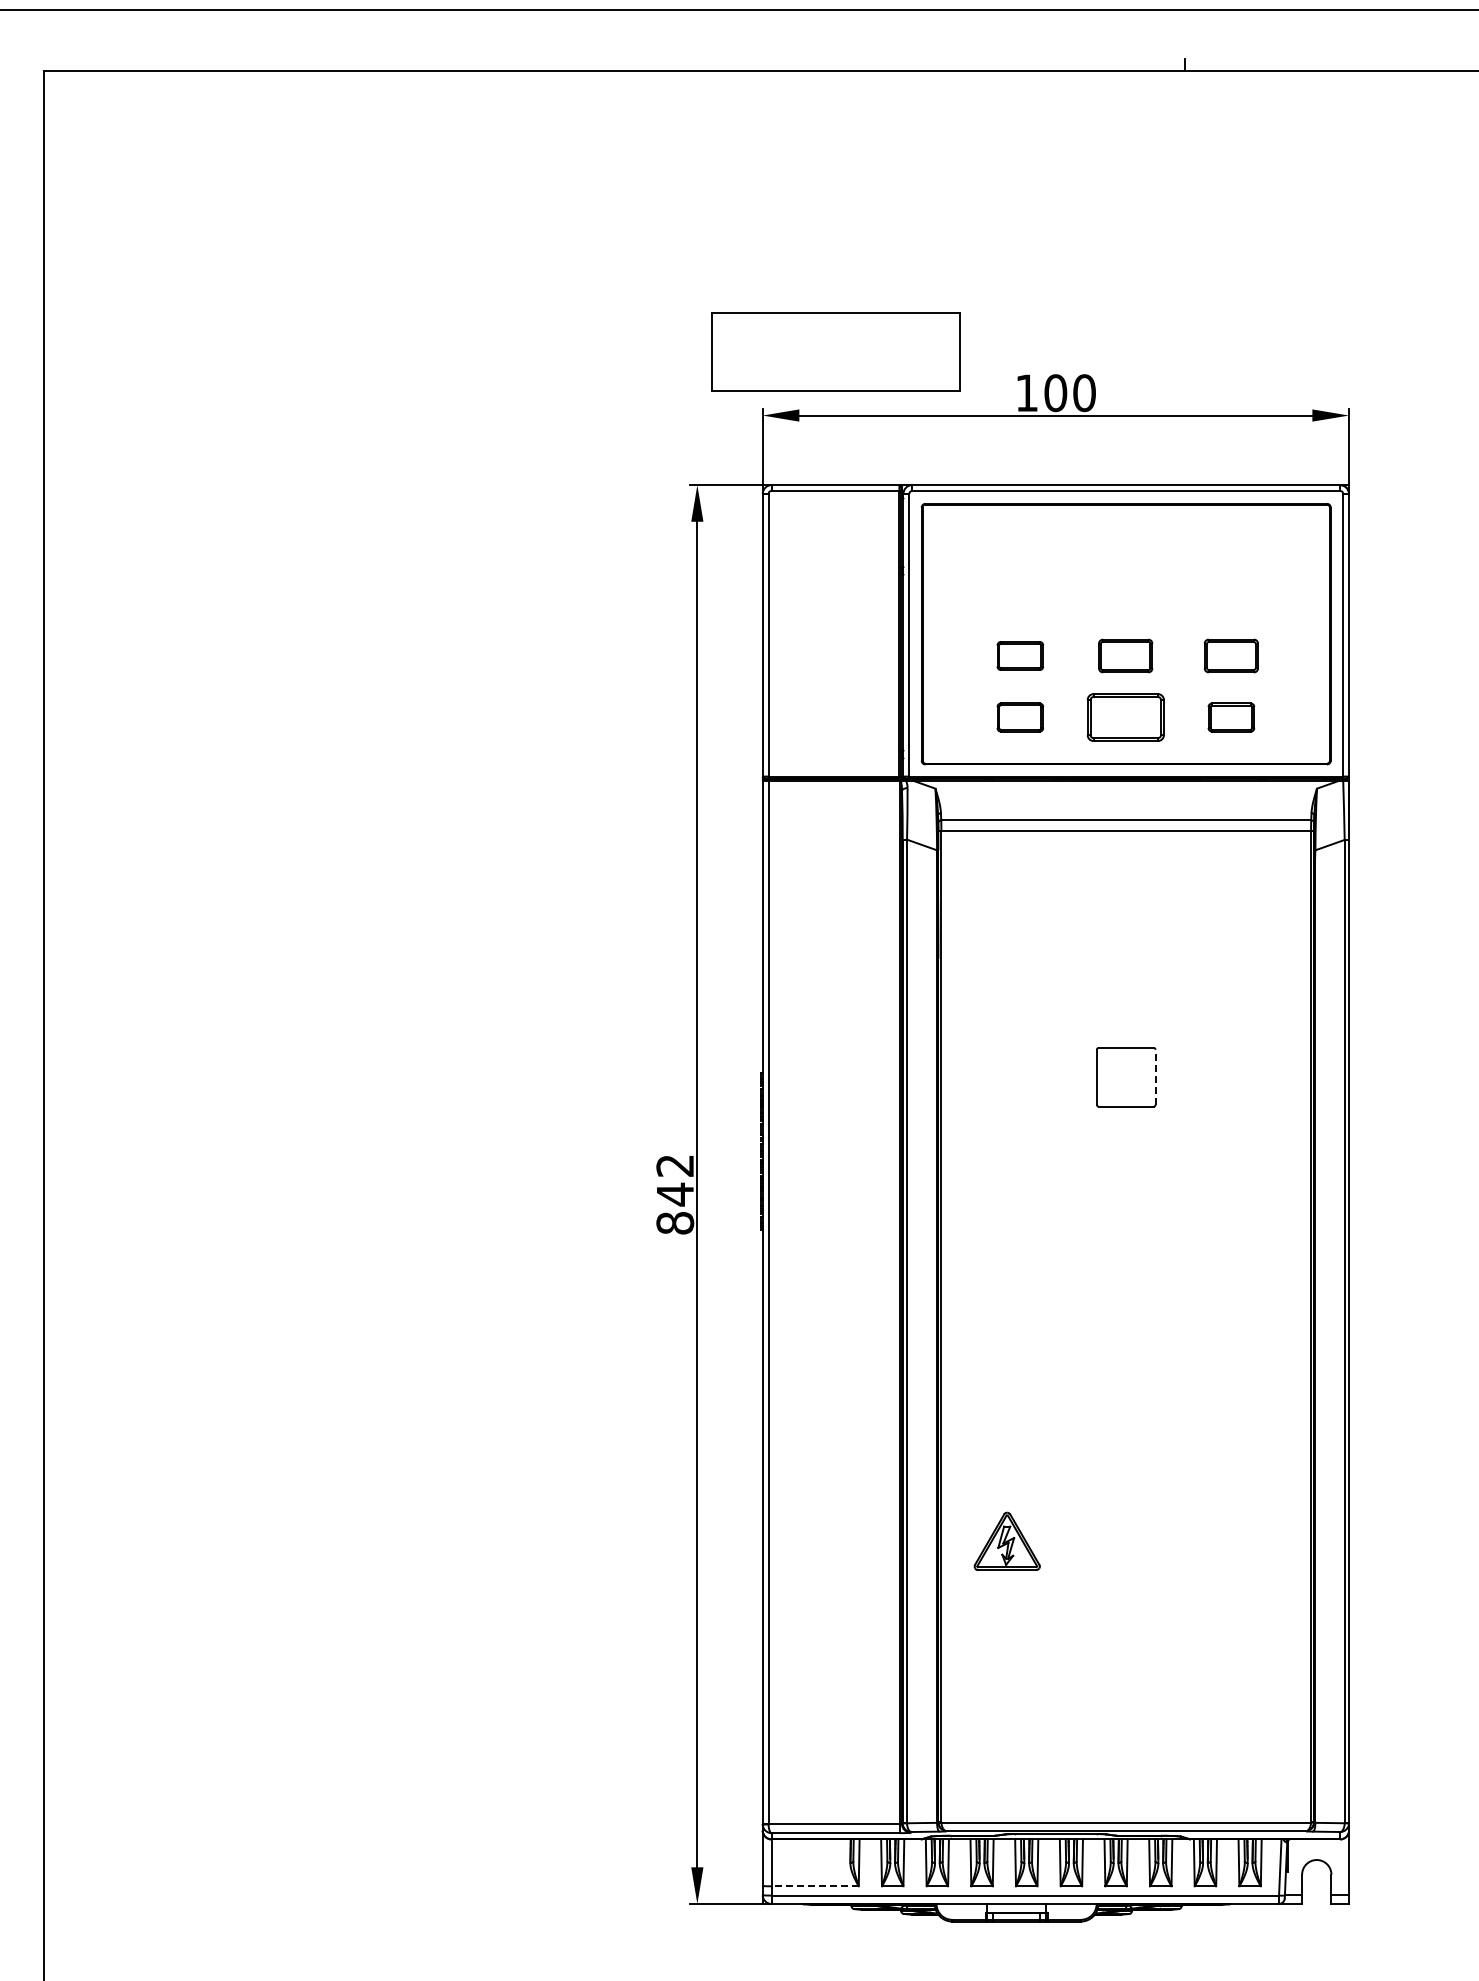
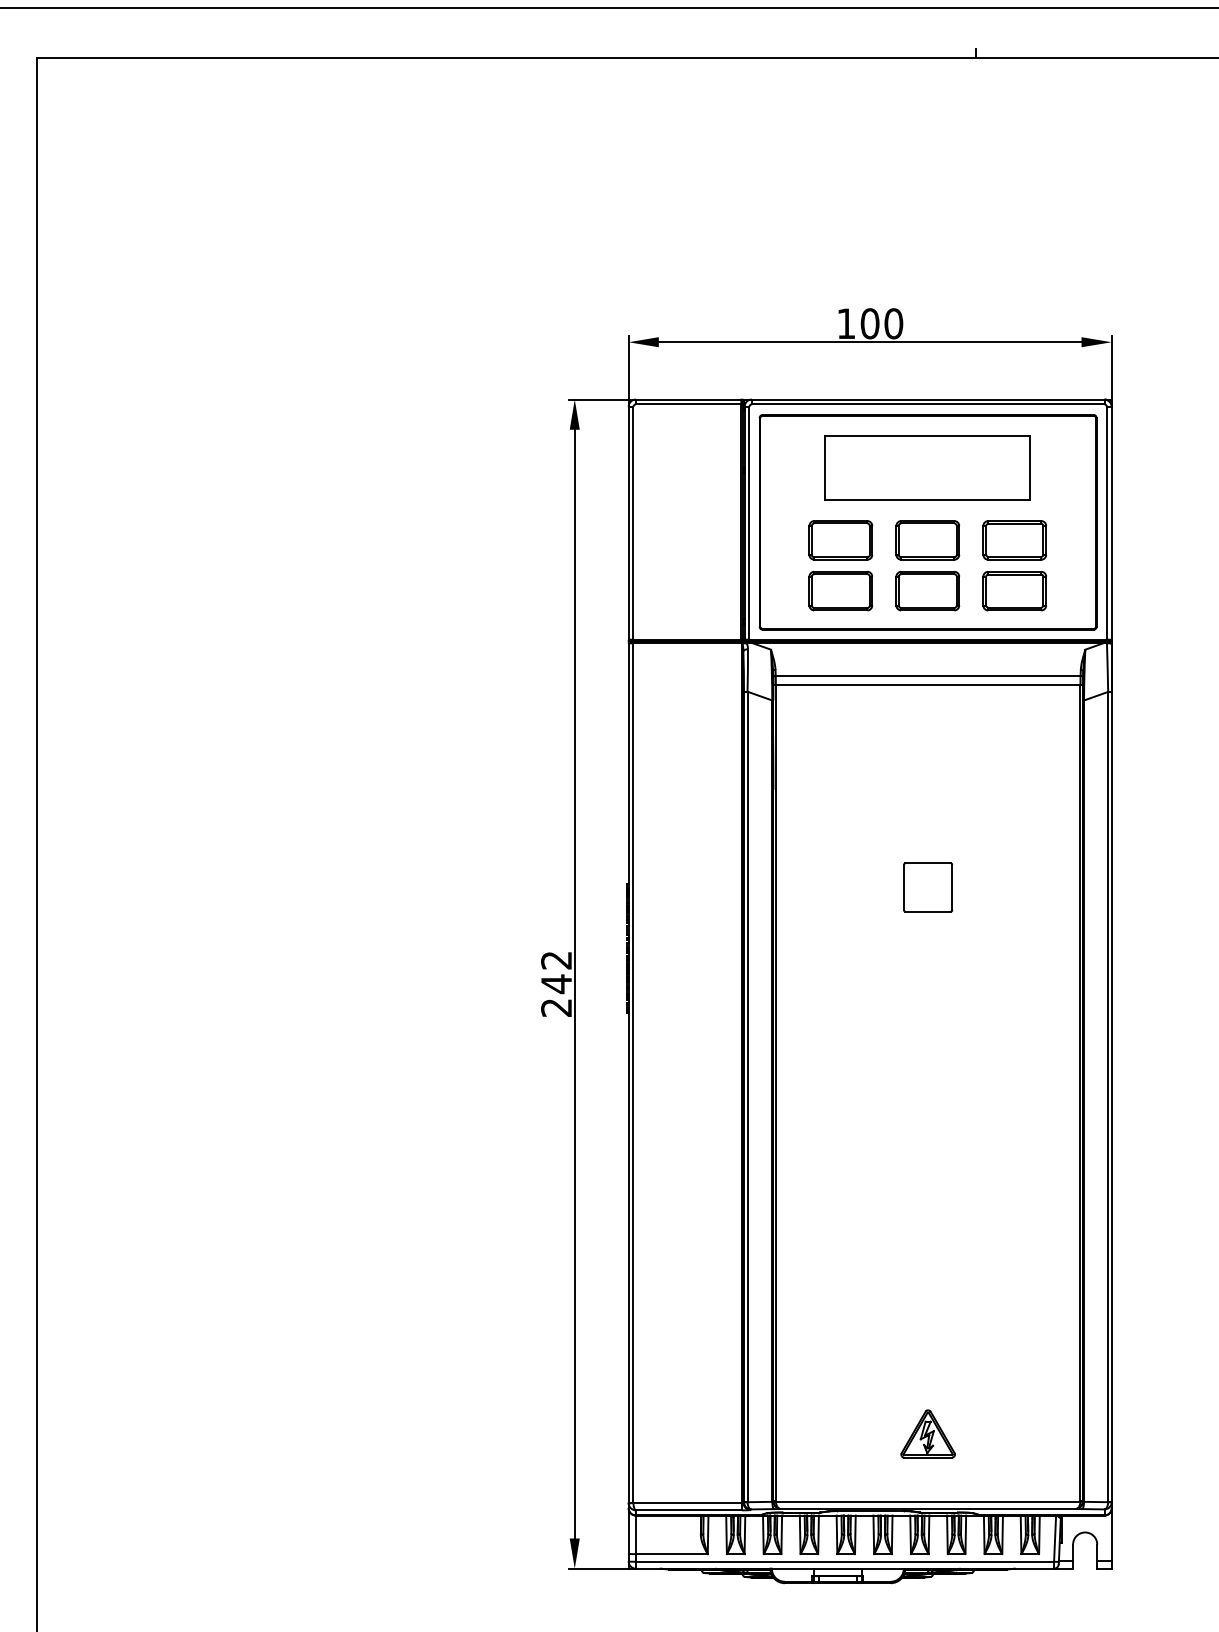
part: (835, 351) -> (927, 467), moved
part: (1020, 655) -> (841, 539), size x1.67
part: (1125, 655) -> (927, 539), size x1.43
part: (1231, 655) -> (1014, 539), size x1.43
part: (1020, 717) -> (841, 591), size x1.67
part: (1231, 717) -> (1014, 591), size x1.67
line: (1155, 1077) -> (952, 887), dashed -> solid
text: (675, 1223) -> (556, 1007), 842 -> 242
part: (1006, 1540) -> (927, 1433), moved
line: (815, 1886) -> (672, 1554), dashed -> solid

